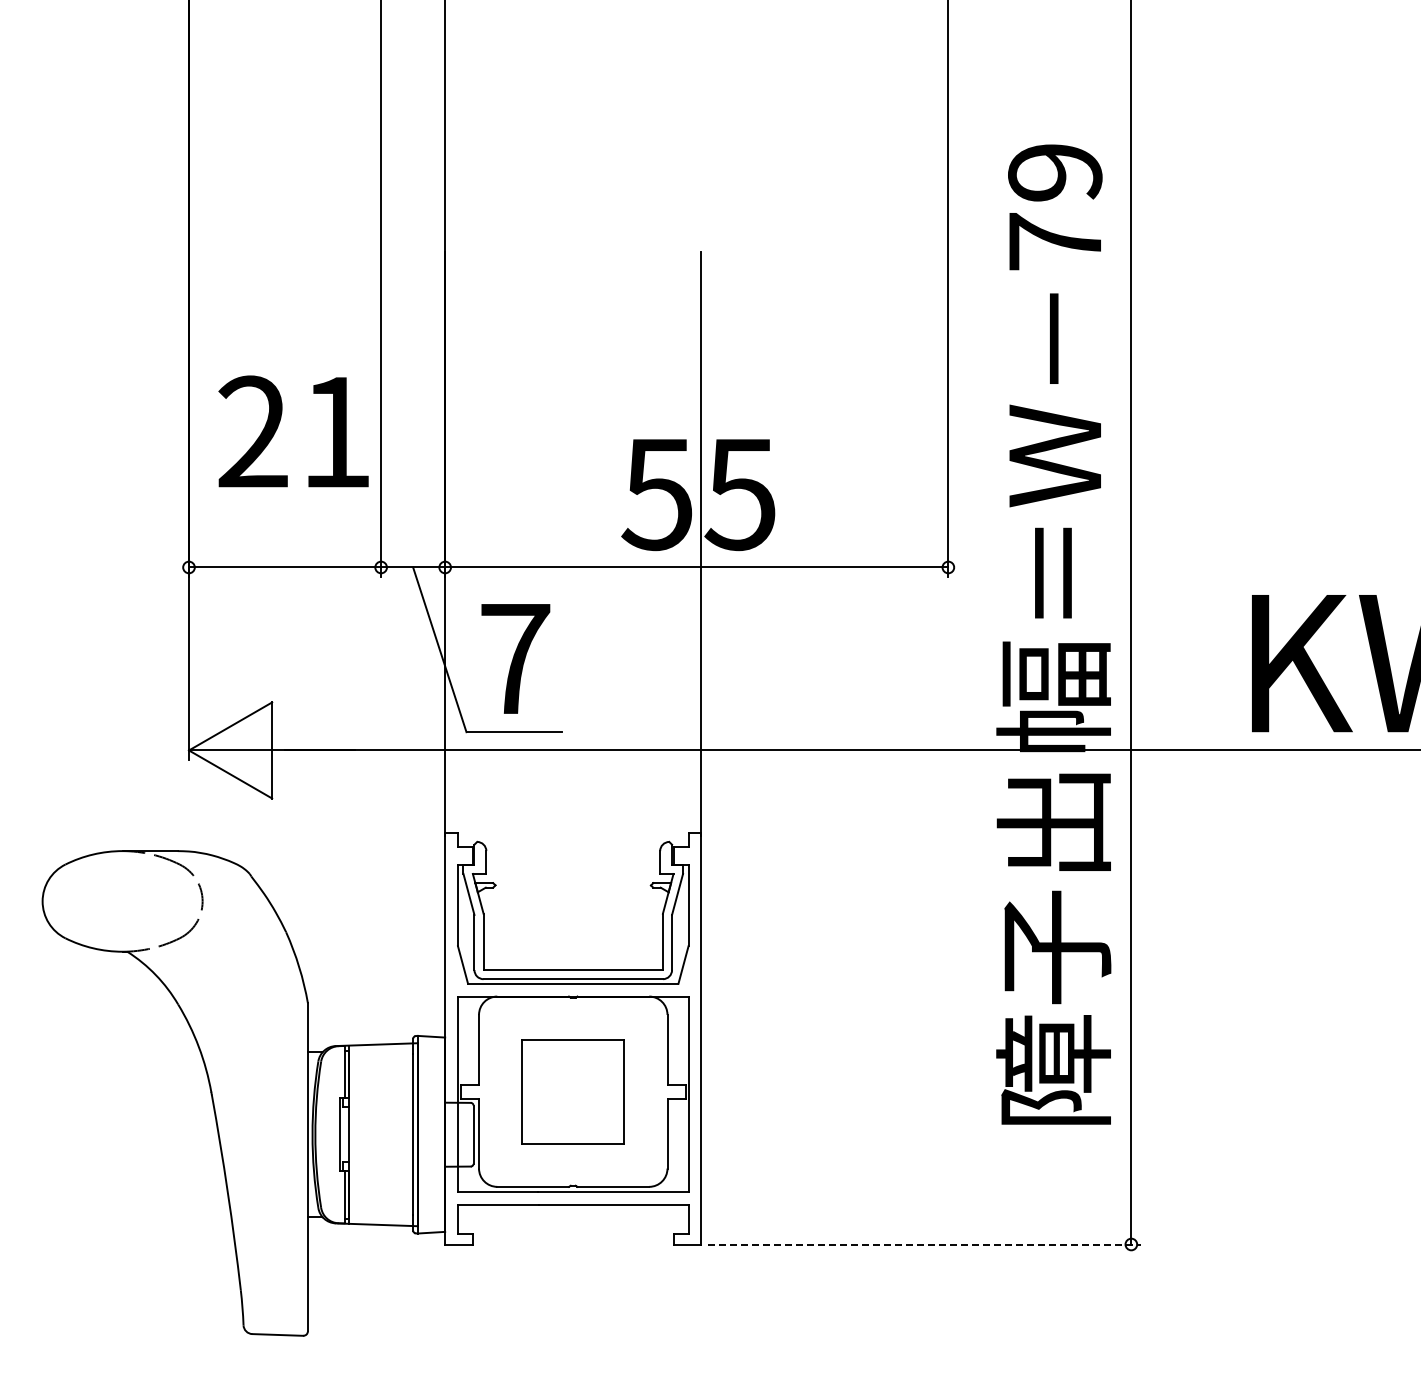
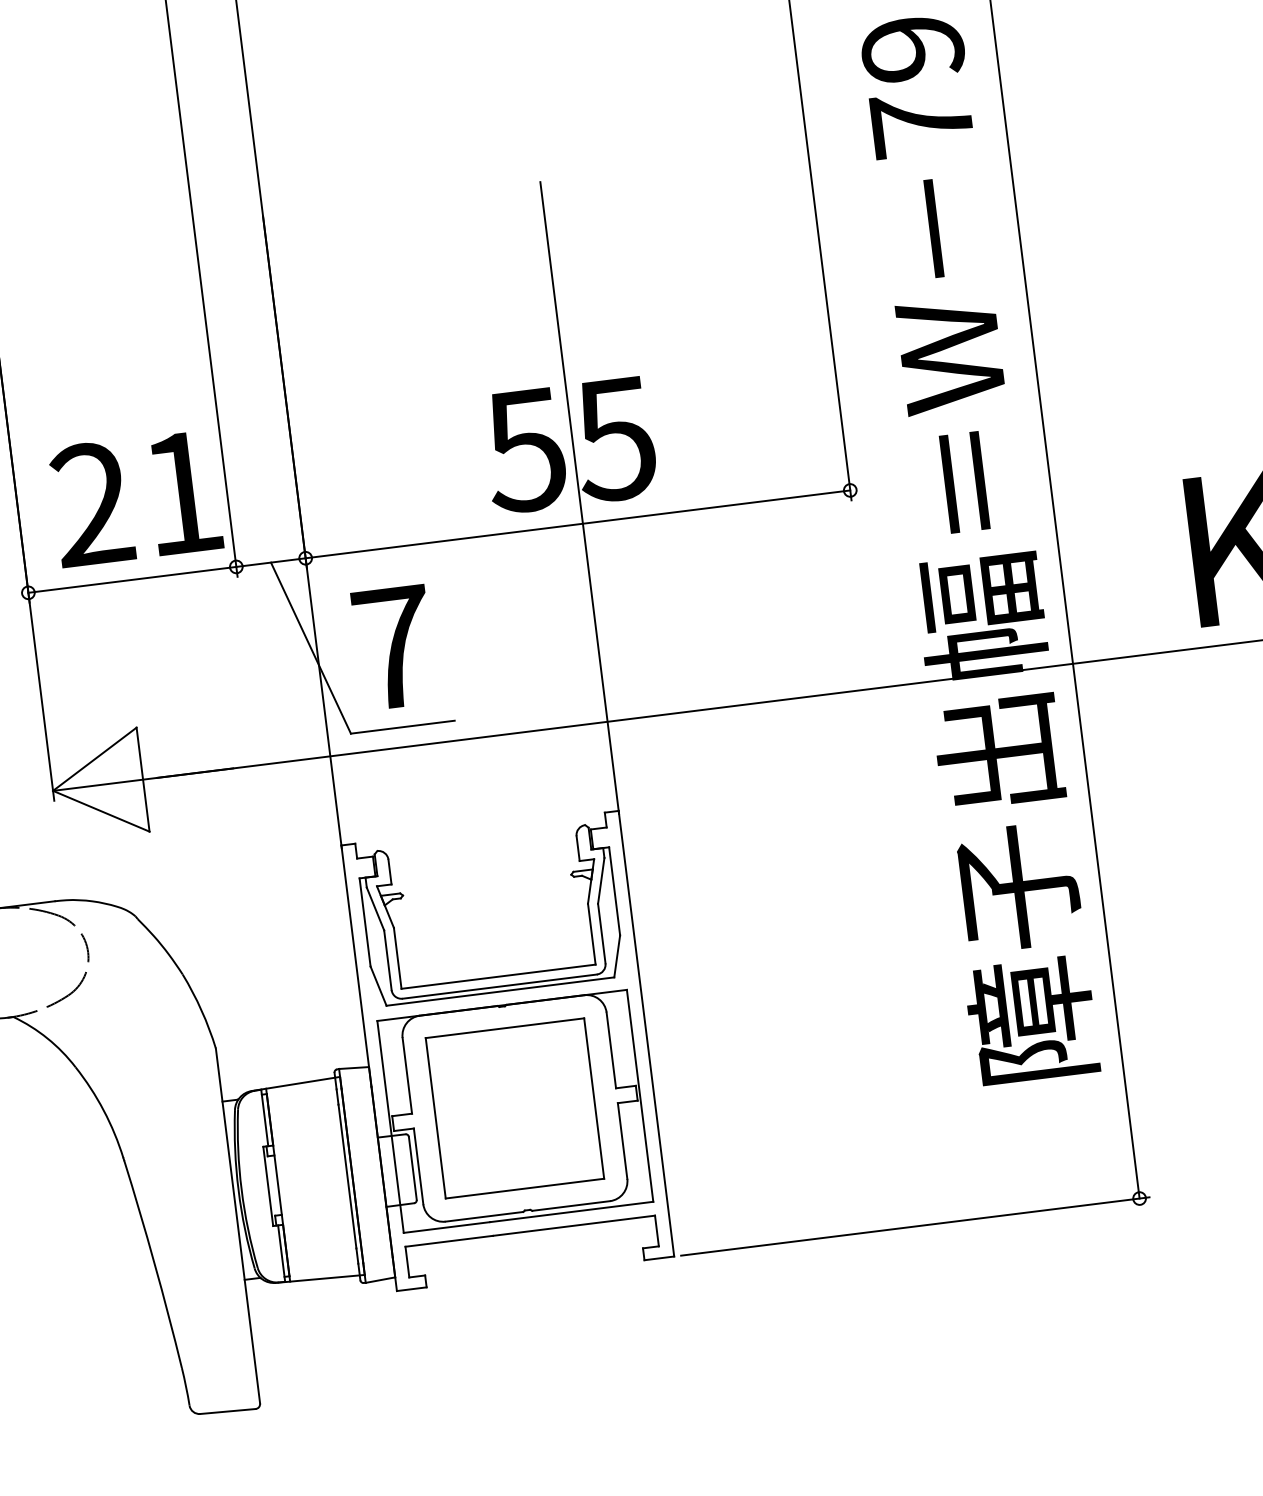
text: (293, 431) -> (135, 498), moved
part: (572, 1091) -> (514, 1108), size x1.43
line: (924, 1244) -> (915, 1226), dashed -> solid

